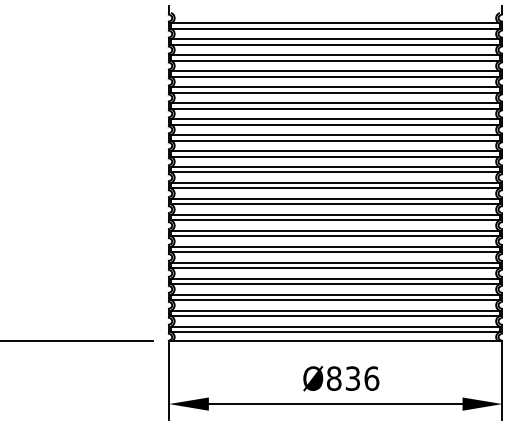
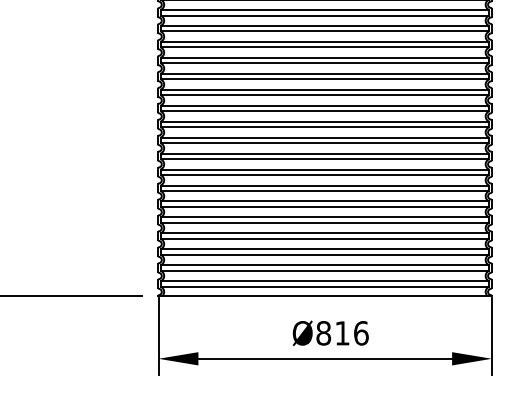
text: (352, 378) -> (342, 333), Ø836 -> Ø816

